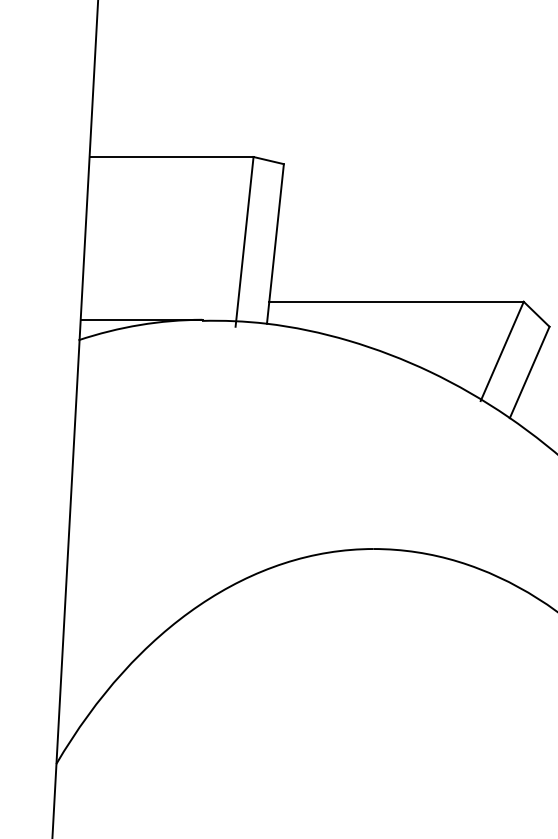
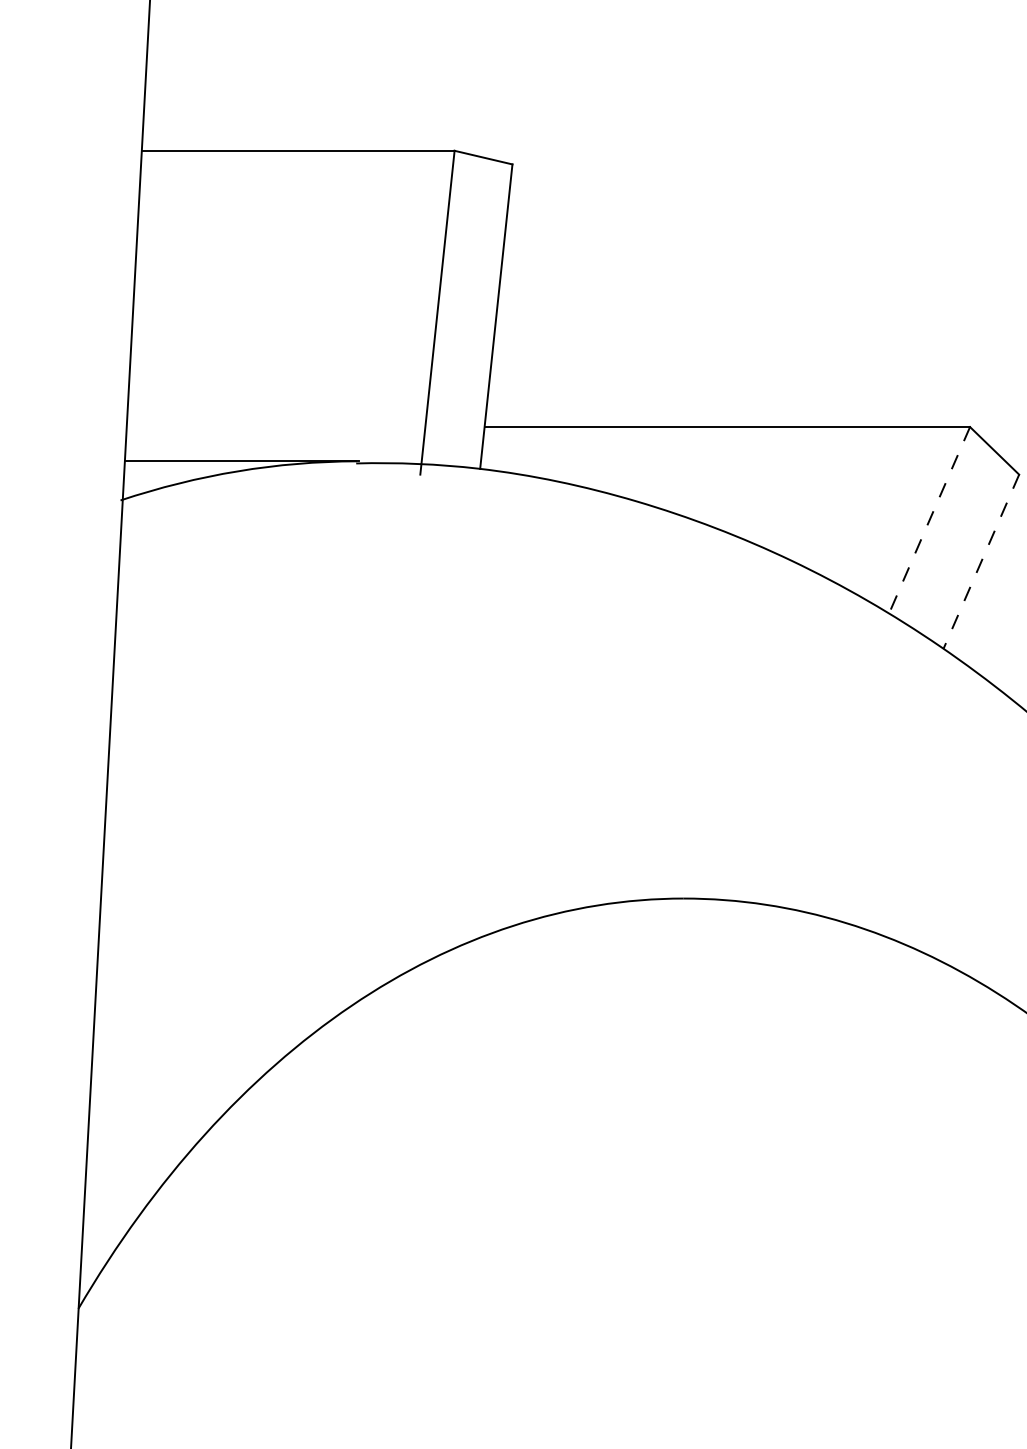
line: (502, 351) -> (929, 521), solid -> dashed
line: (529, 372) -> (980, 561), solid -> dashed

